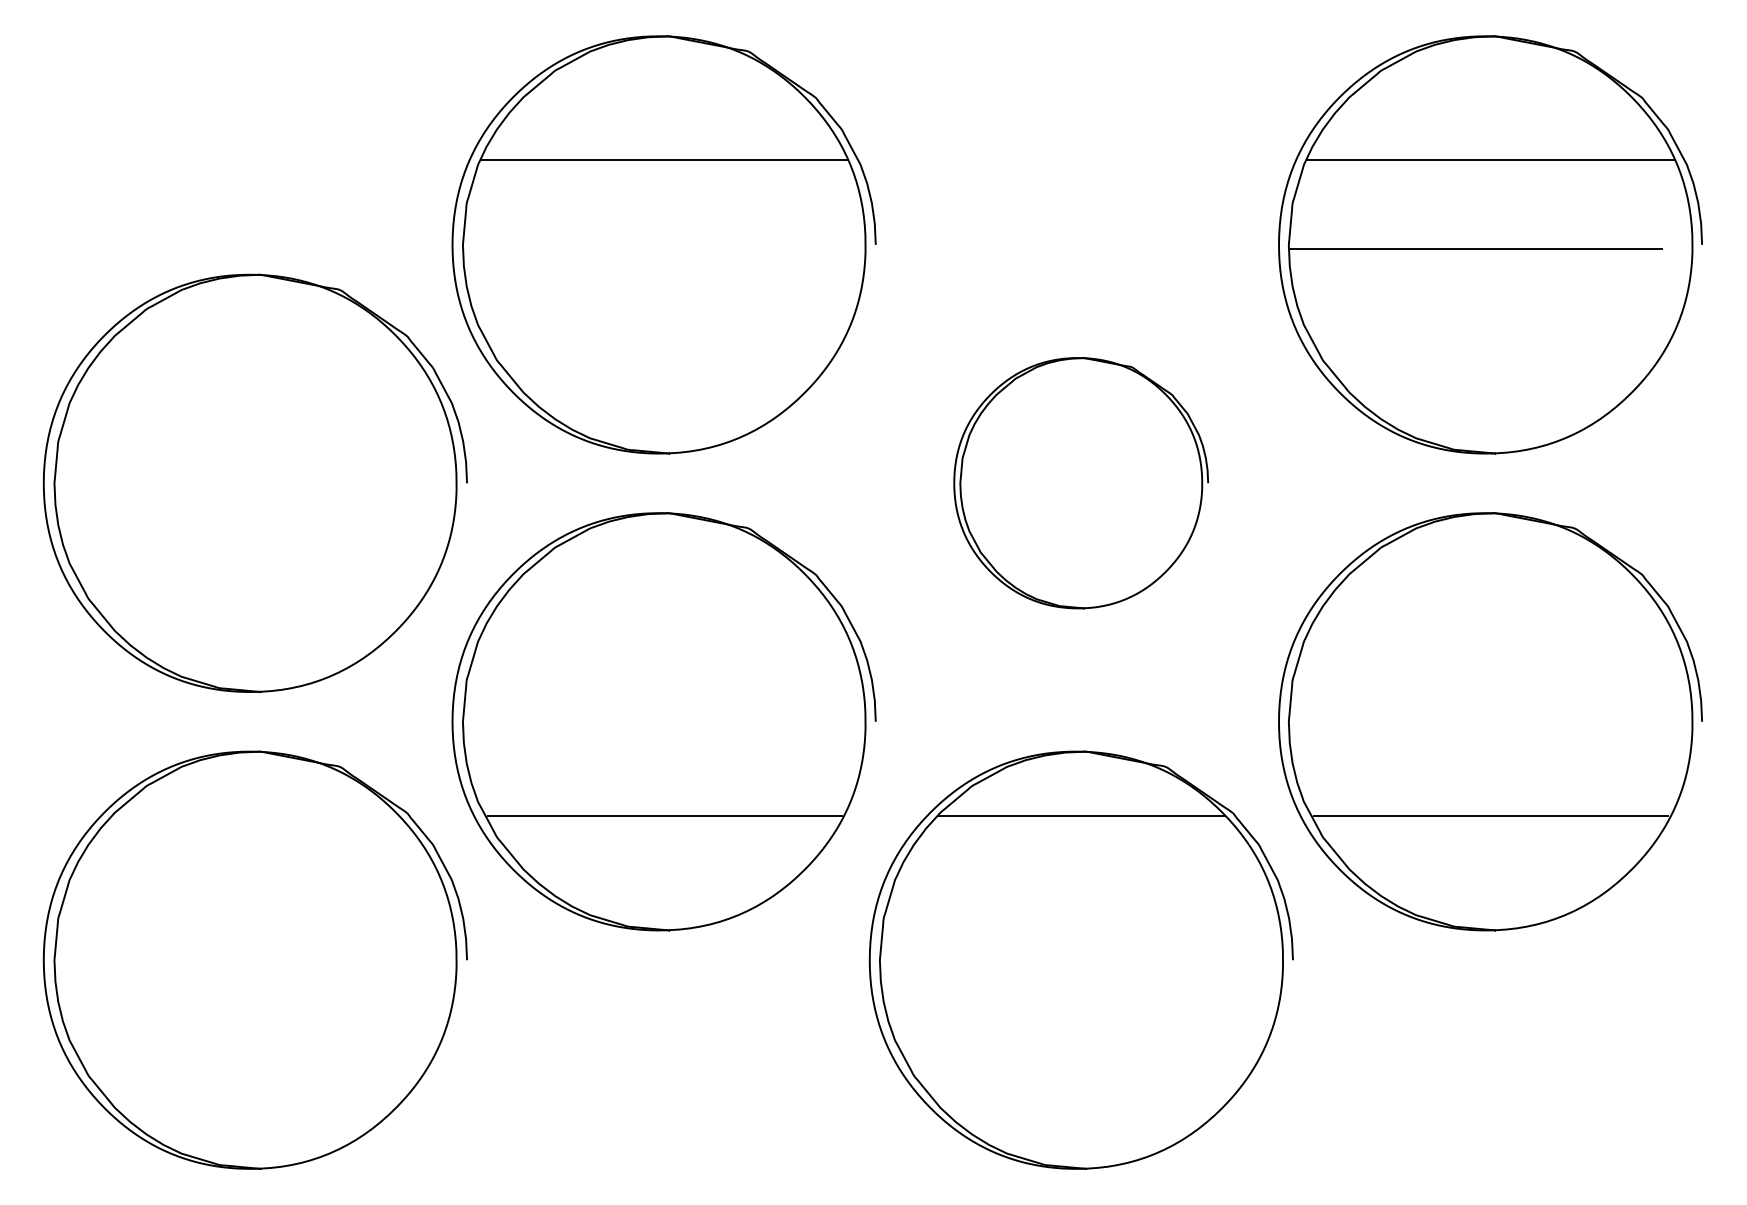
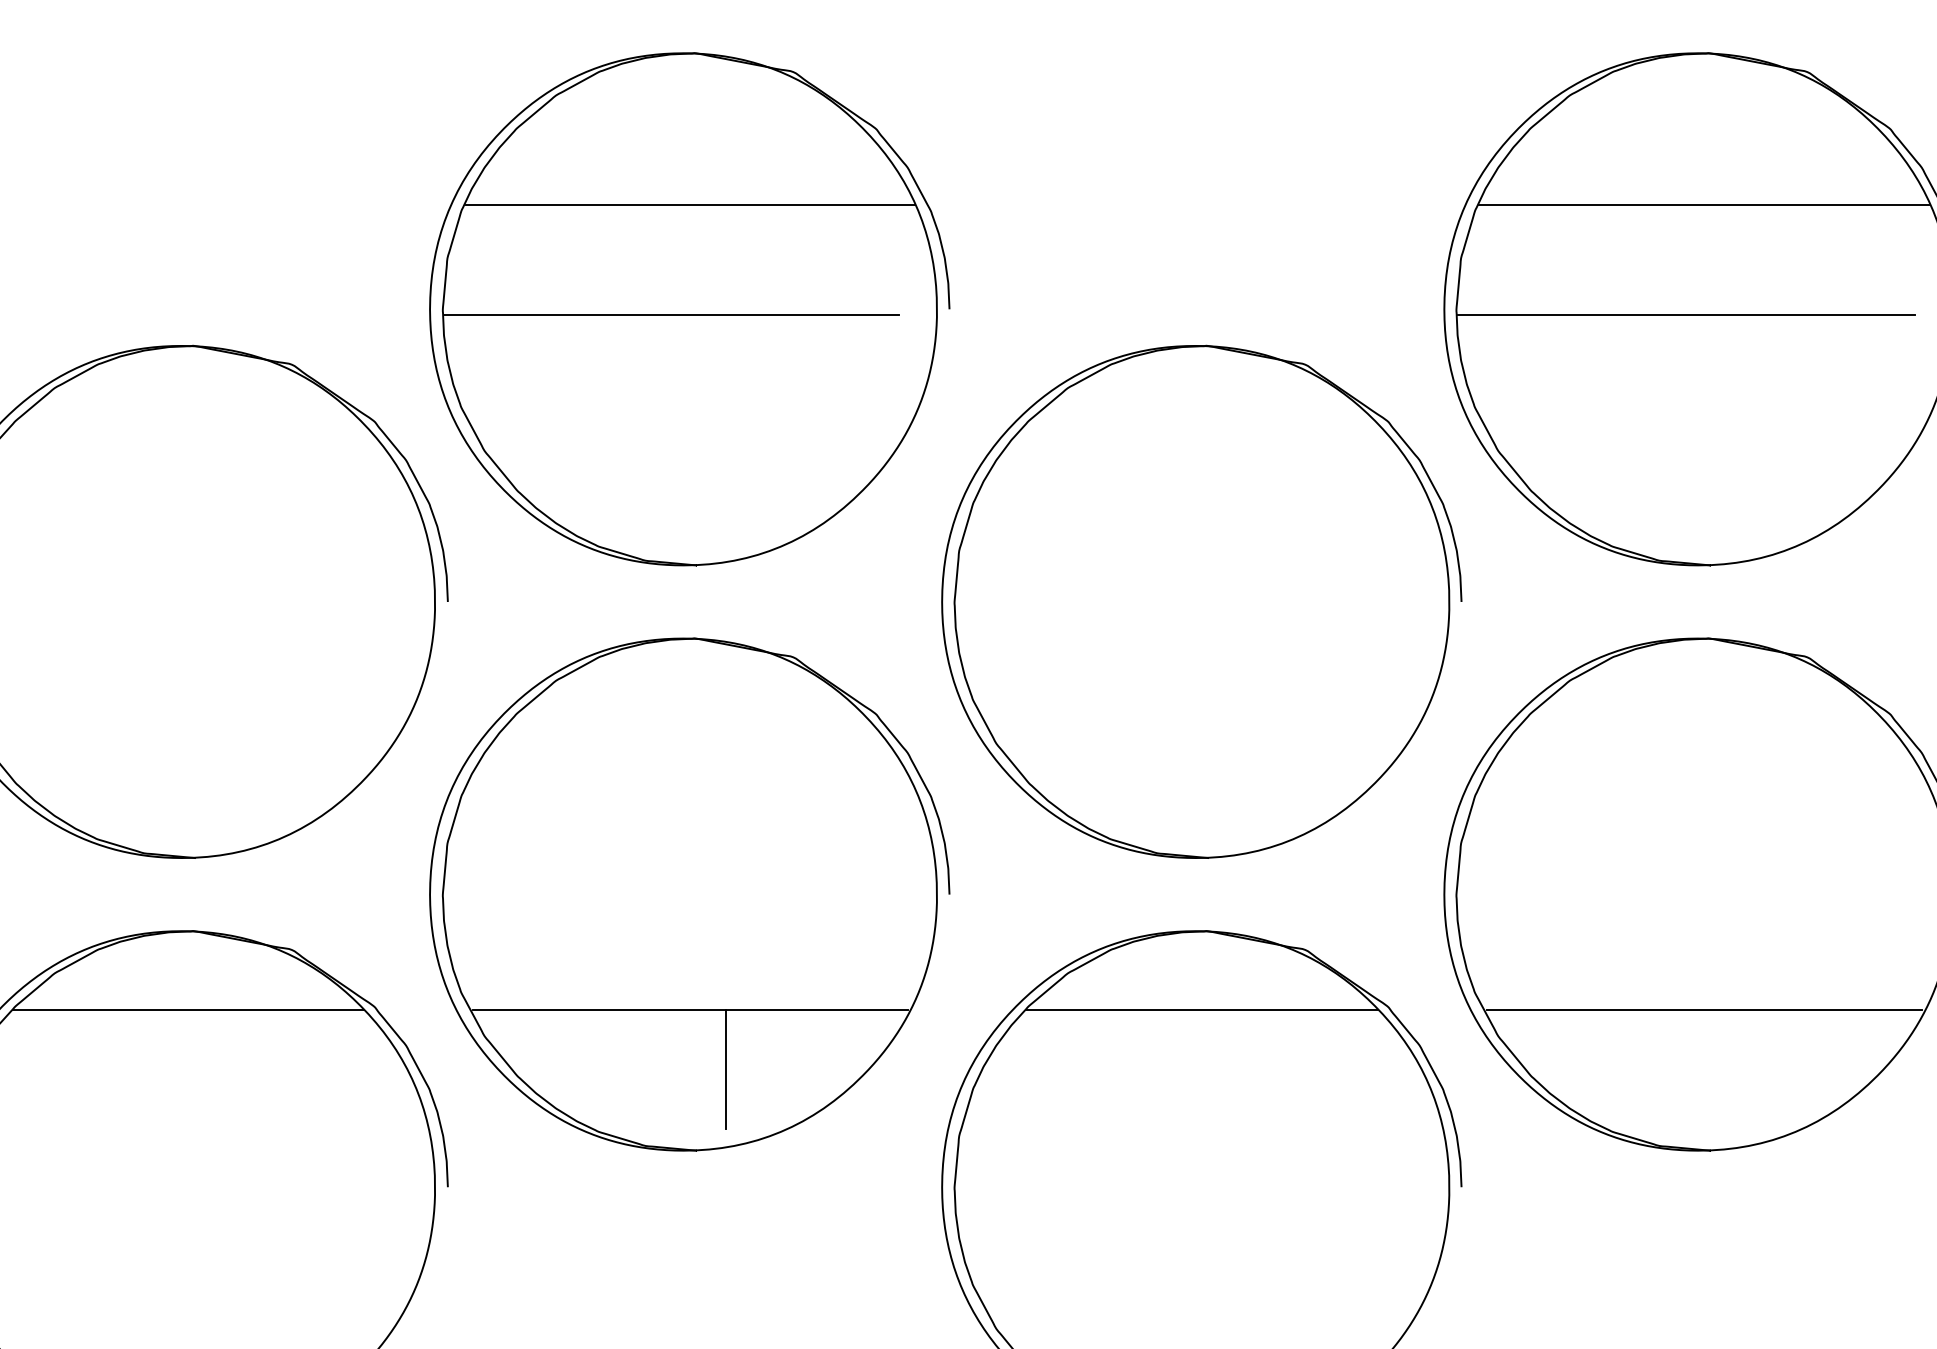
line: (648, 249) -> (670, 314), added
part: (1080, 482) -> (1200, 600), size x1.67
line: (255, 815) -> (188, 1009), added
line: (693, 863) -> (725, 1068), added

